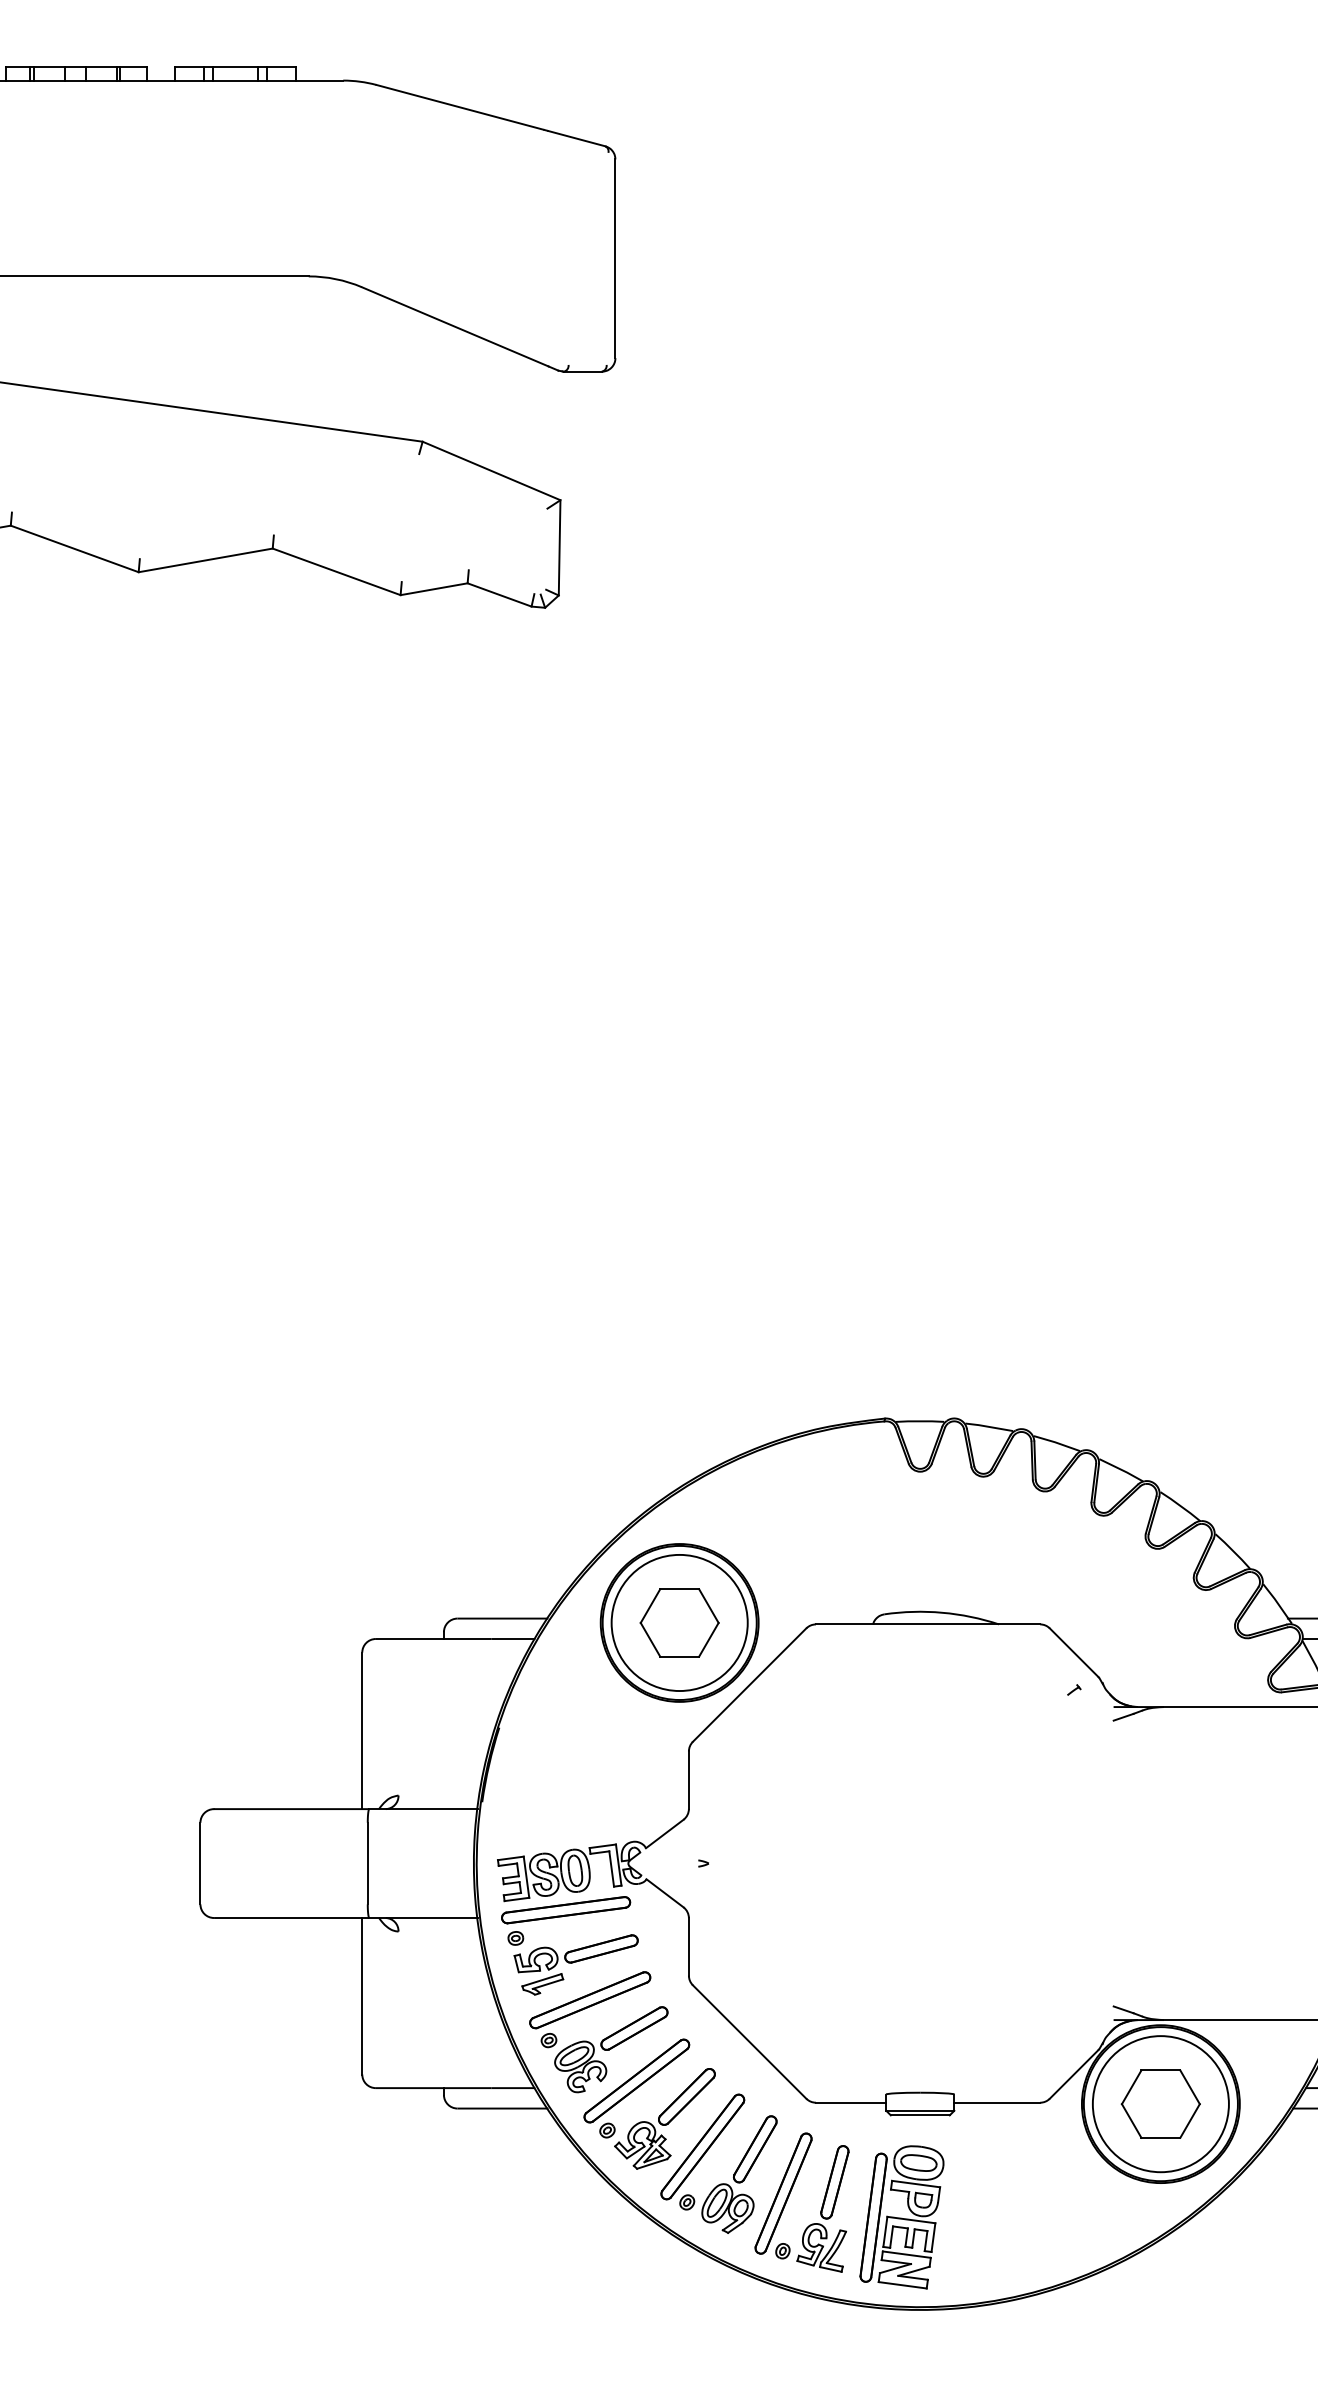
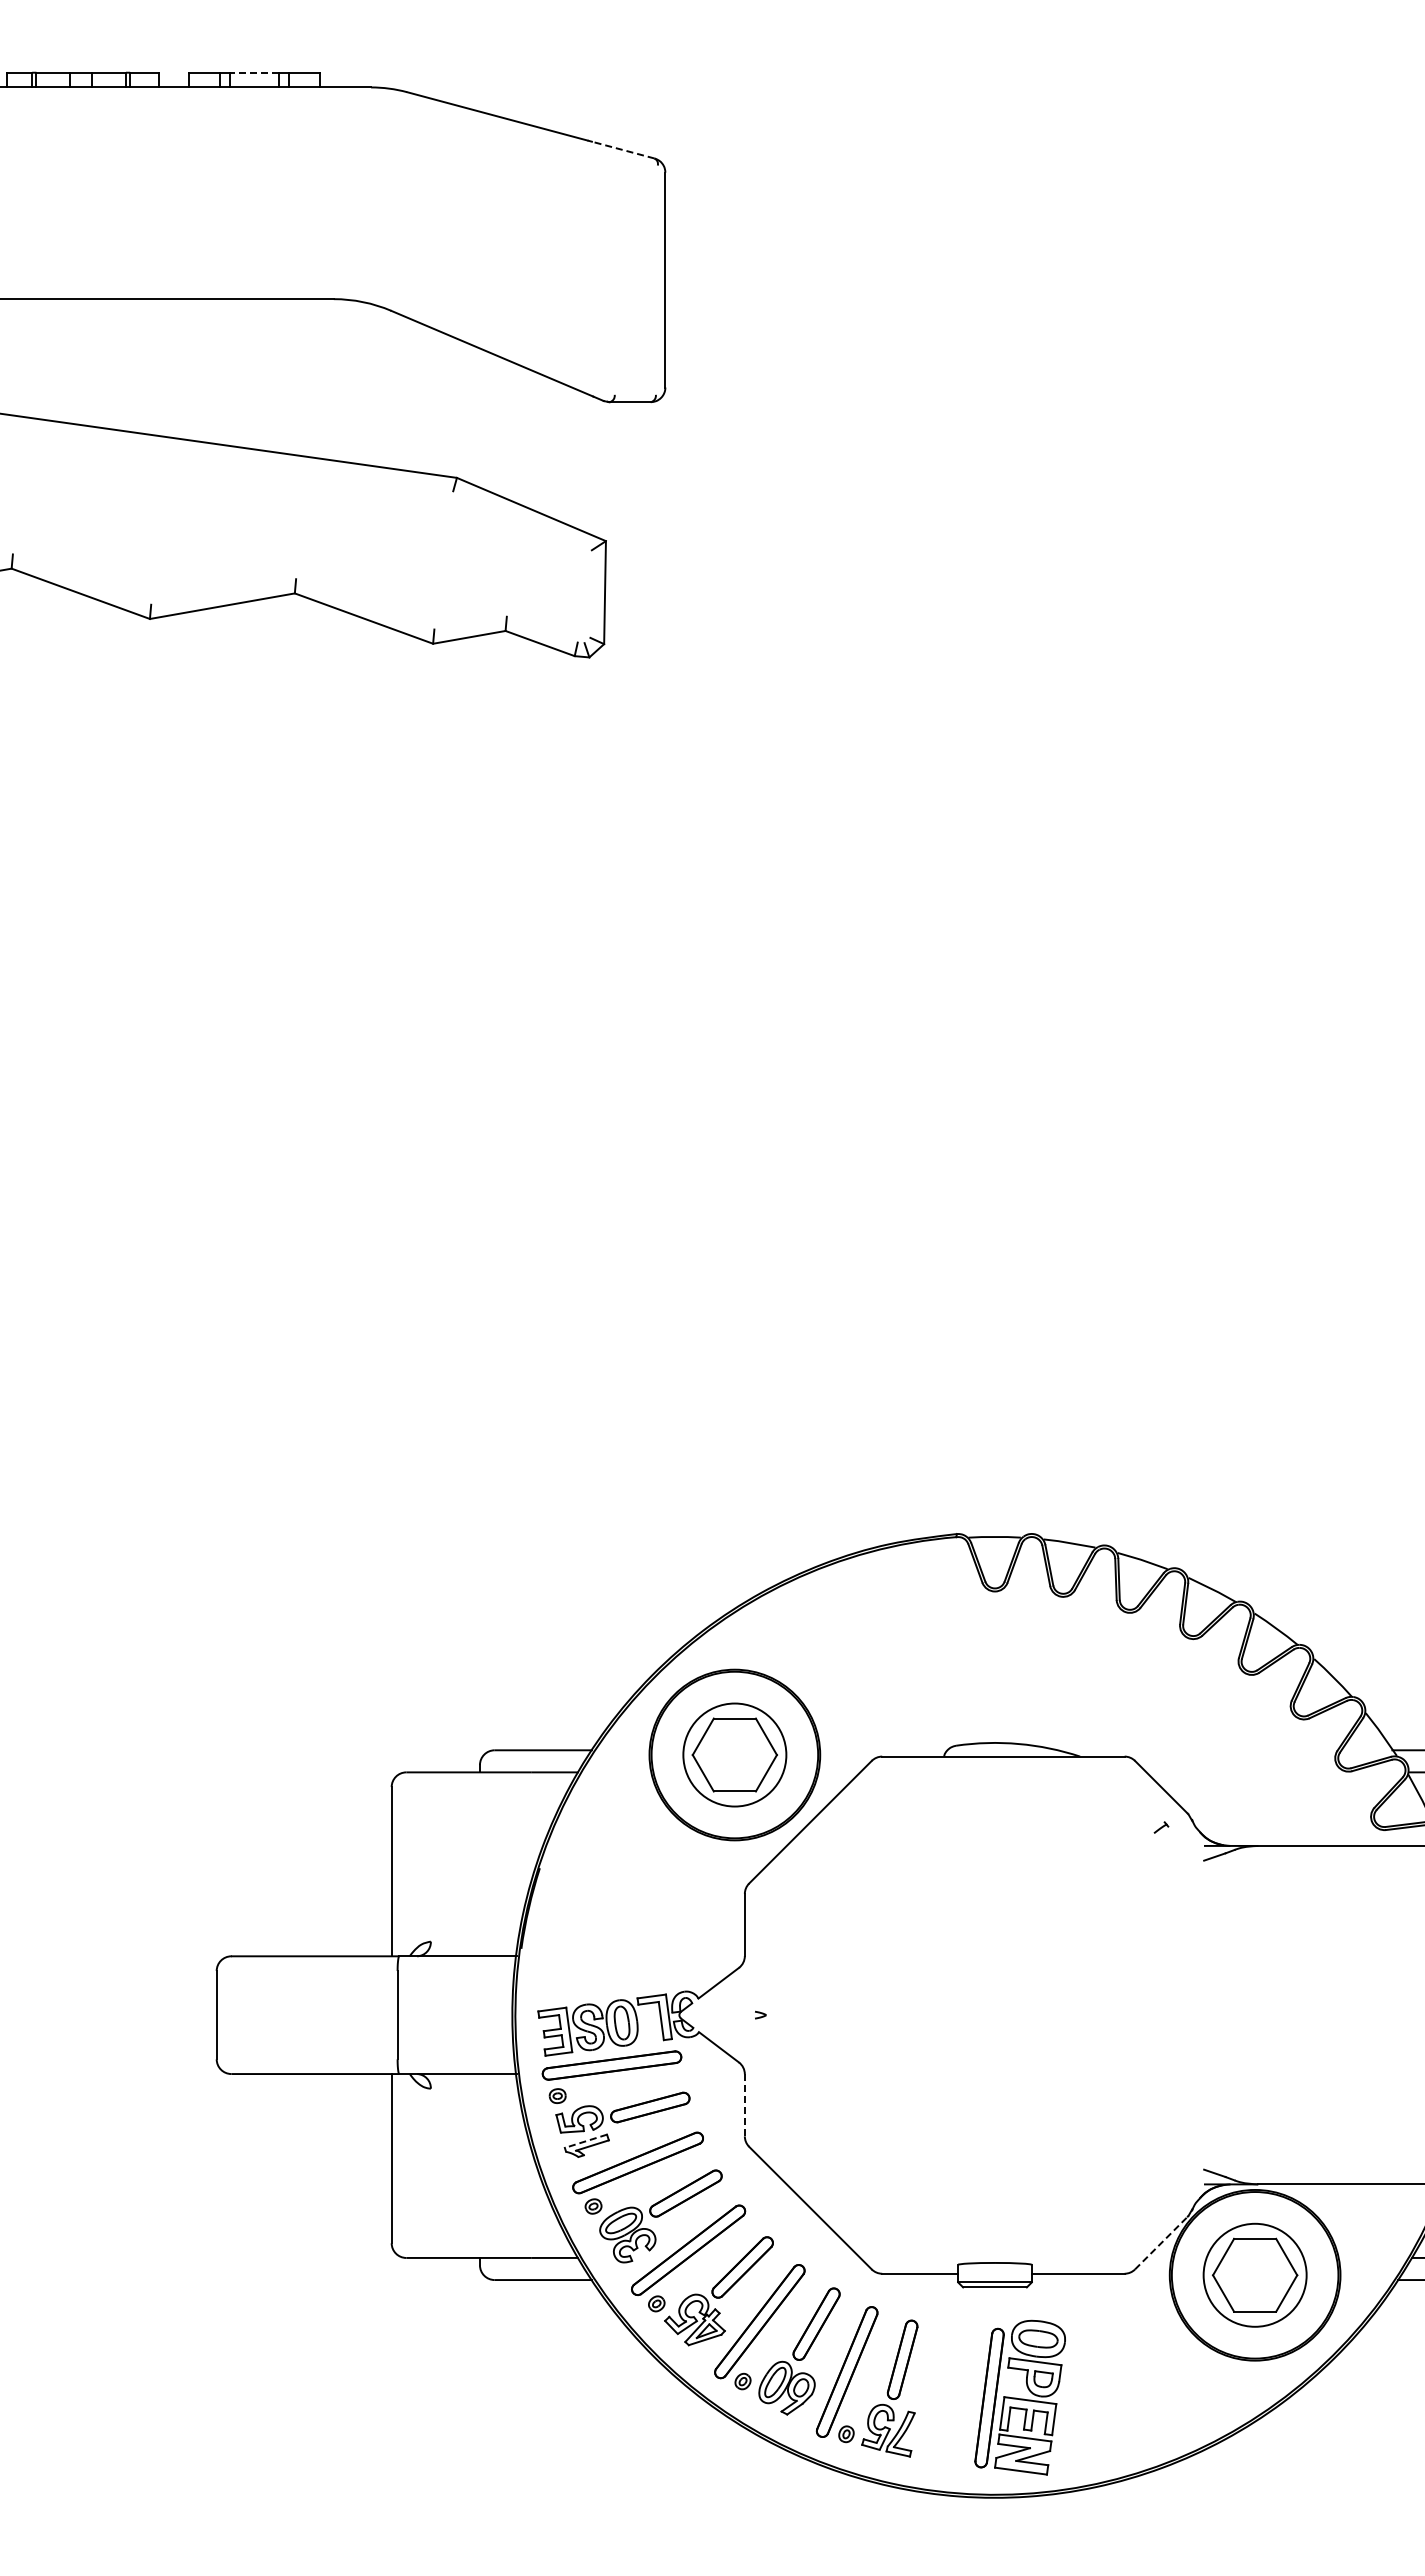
line: (234, 66) -> (253, 72), solid -> dashed
line: (576, 138) -> (623, 150), solid -> dashed
circle: (679, 1622) -> (734, 1754), size x0.7
line: (688, 1947) -> (744, 2105), solid -> dashed
line: (541, 1980) -> (585, 2141), solid -> dashed
line: (1074, 2074) -> (1161, 2243), solid -> dashed
circle: (1160, 2103) -> (1254, 2274), size x0.7
part: (901, 2217) -> (1019, 2397), moved

